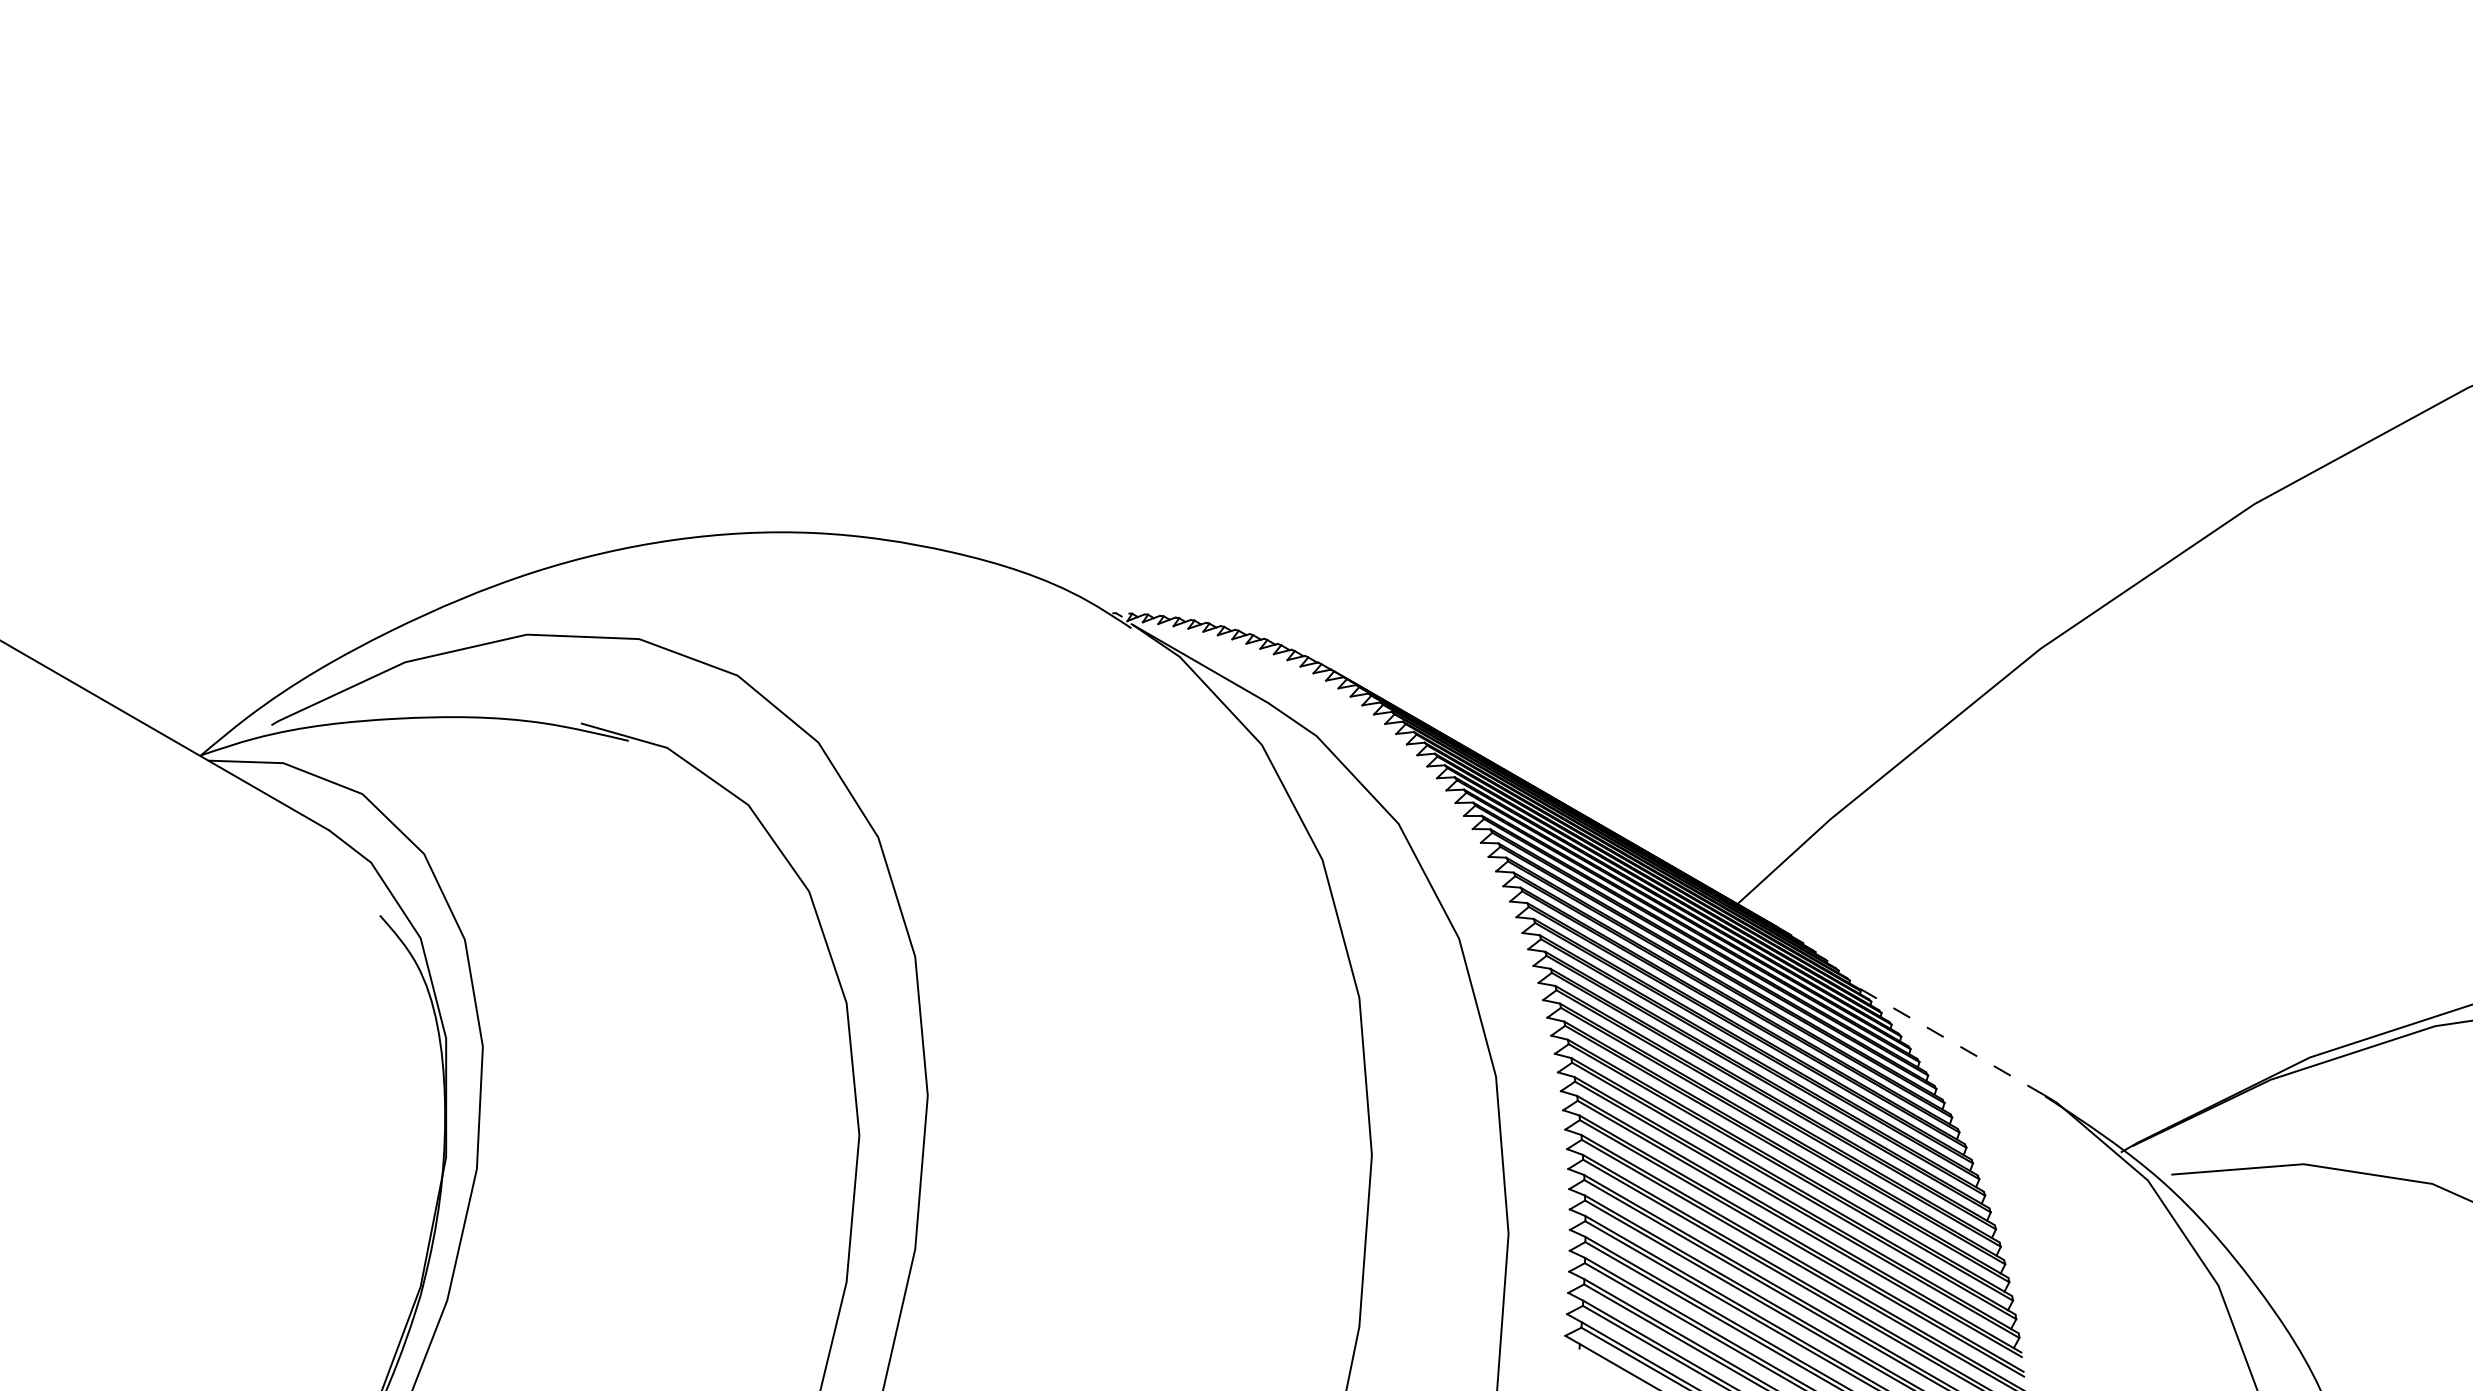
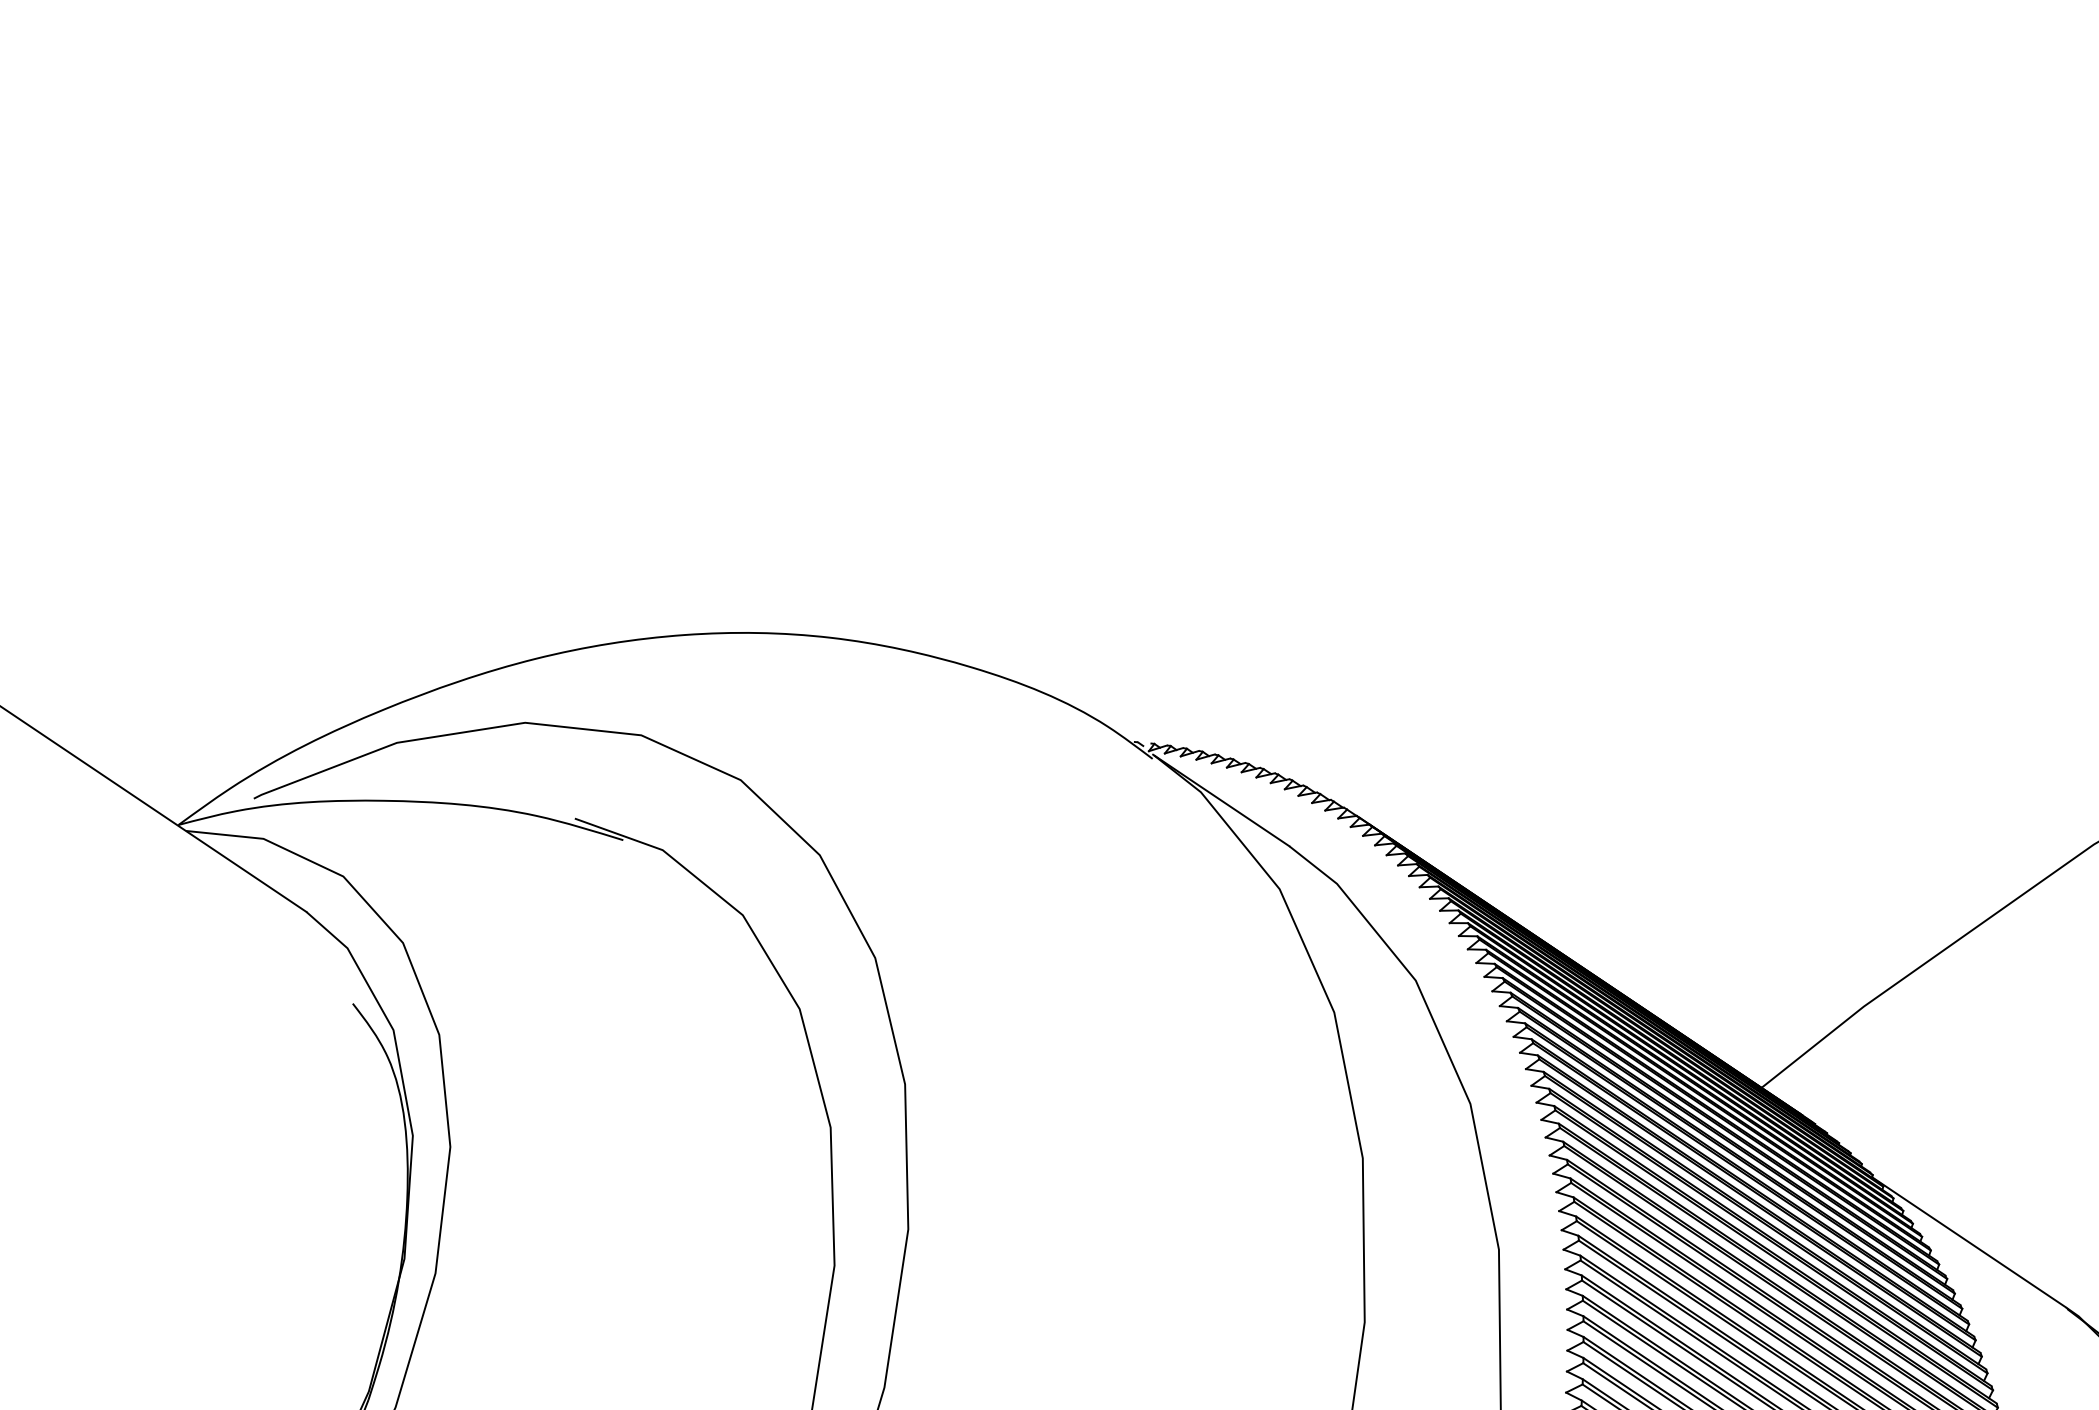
line: (1946, 1038) -> (1968, 1241), dashed -> solid

